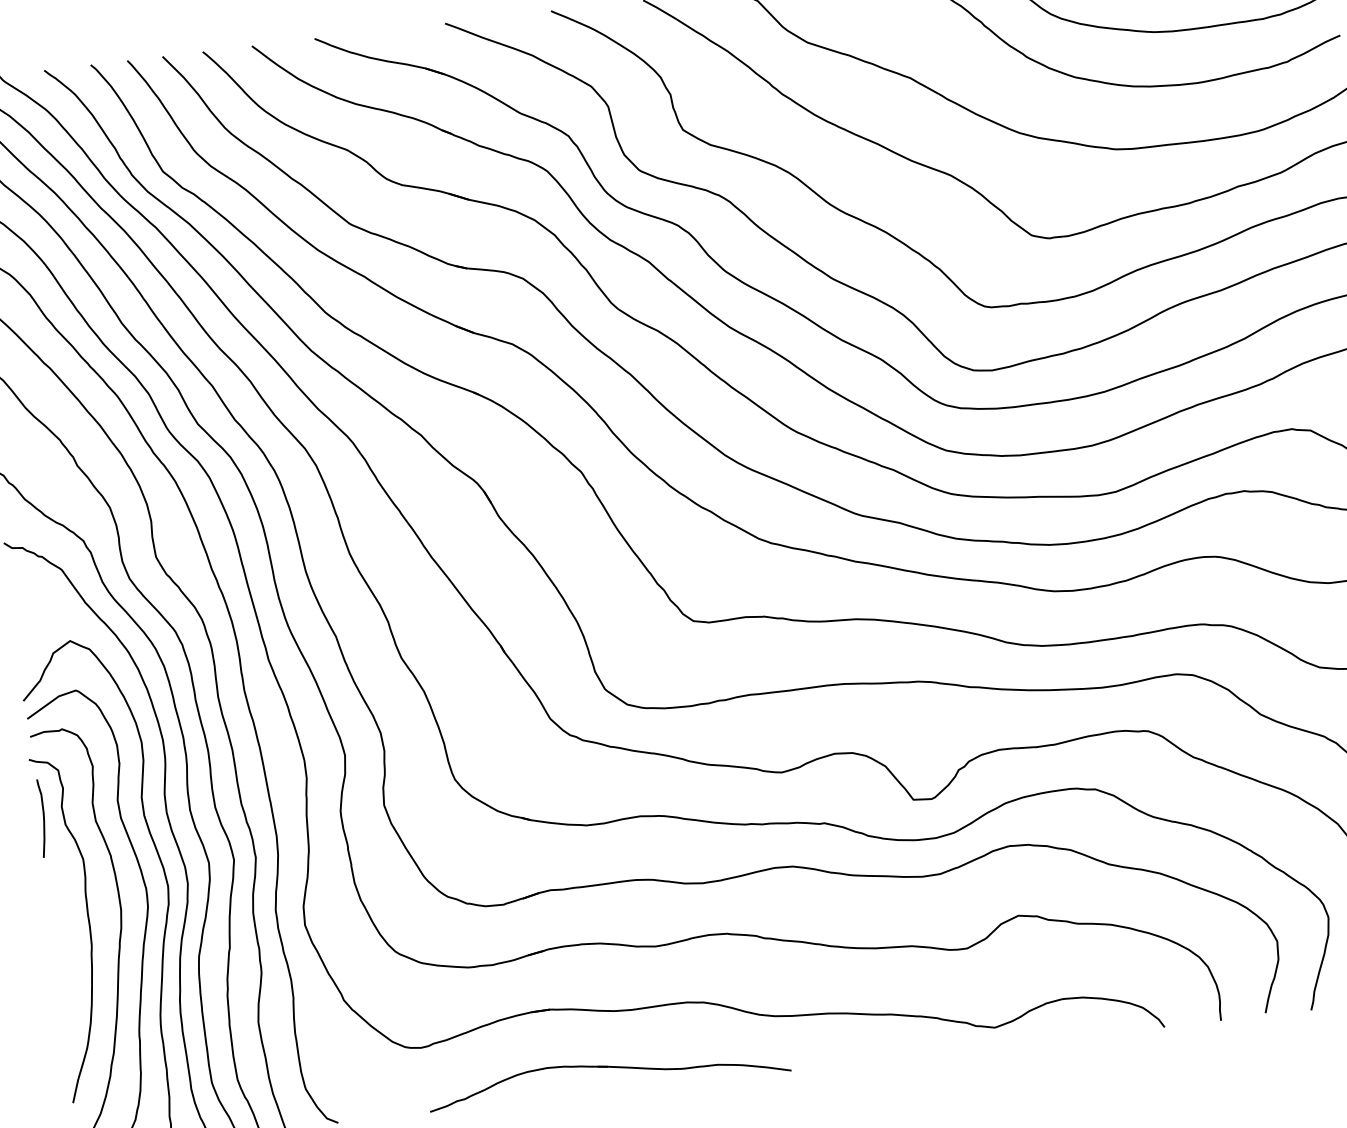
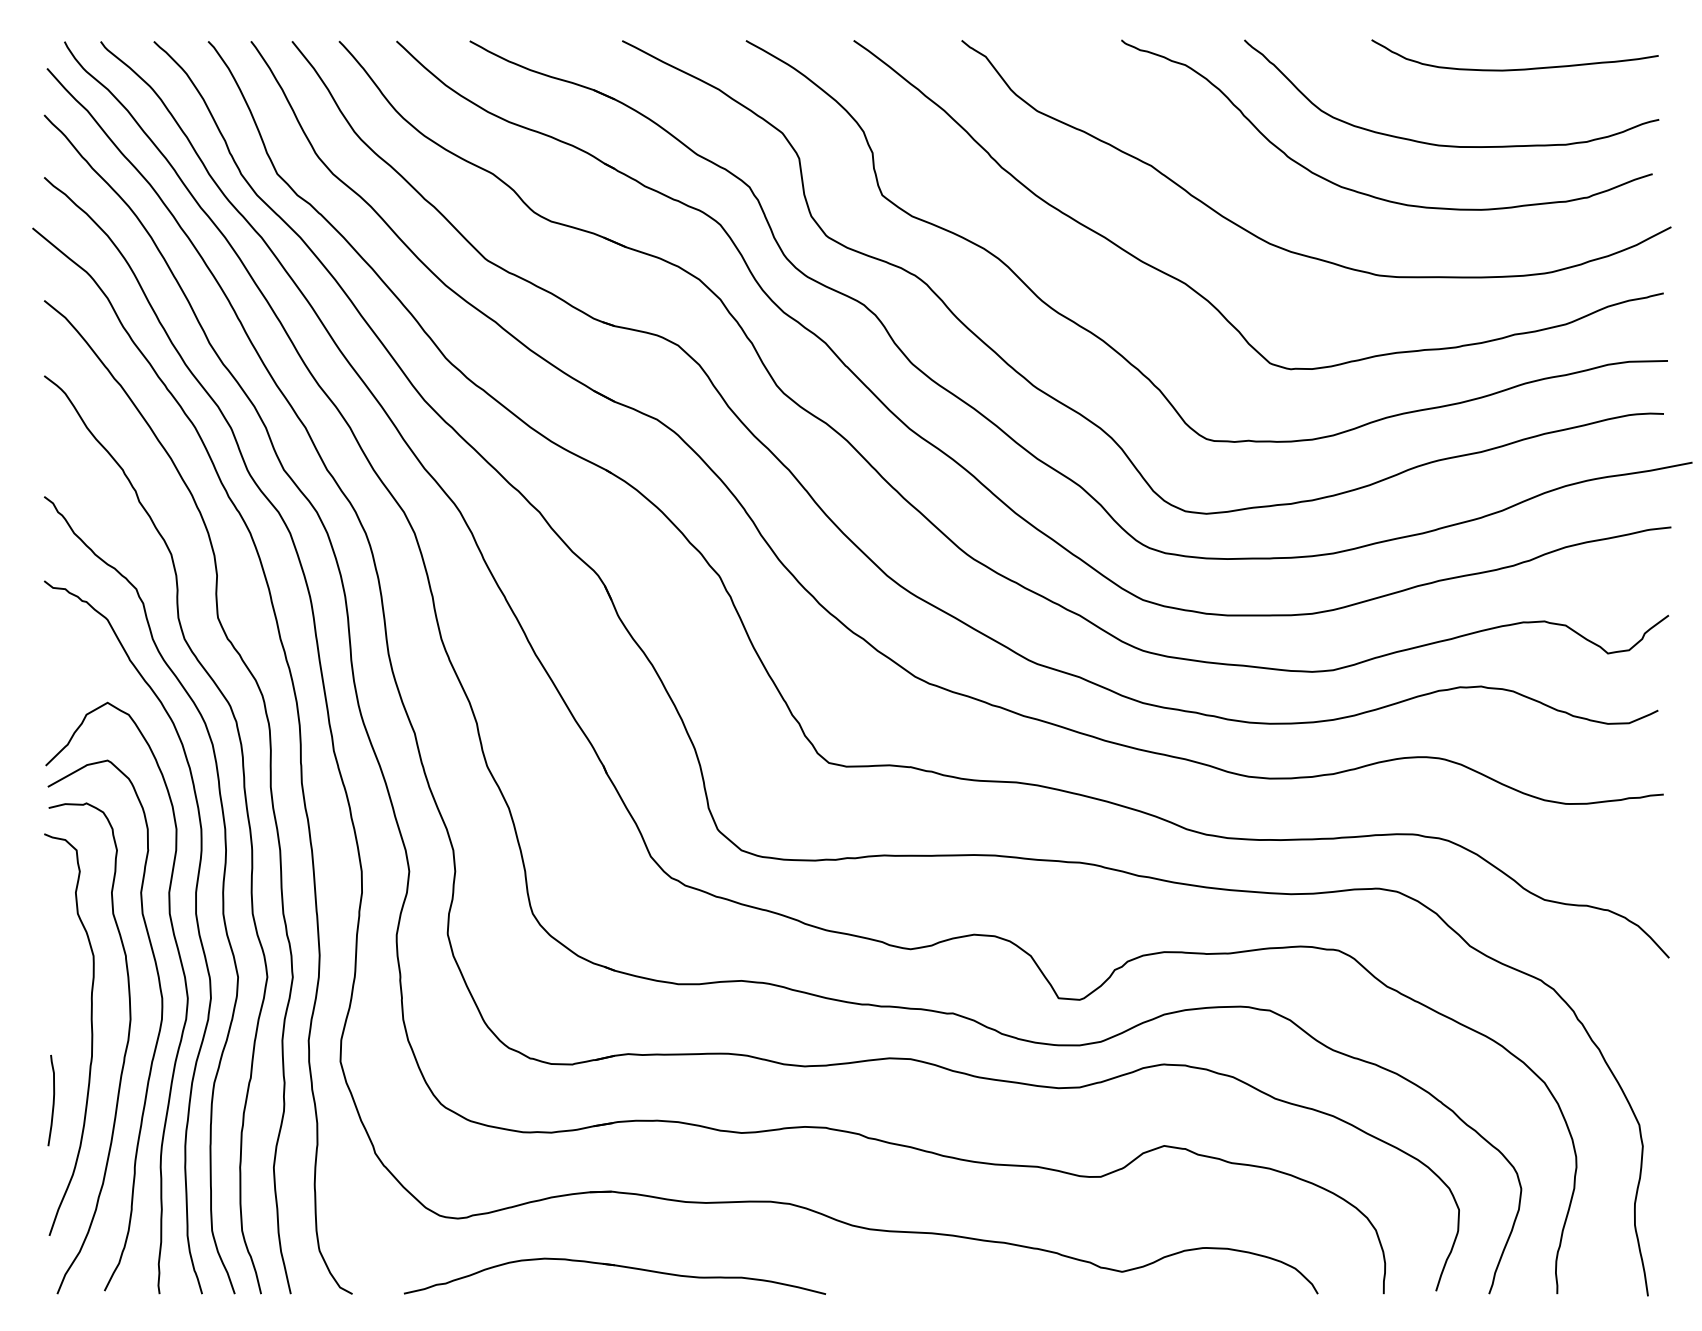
curve: (42, 819) -> (52, 1101), moved
part: (607, 1067) -> (614, 1266), moved

